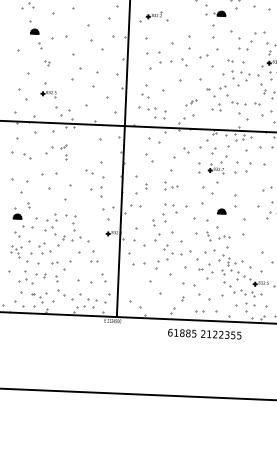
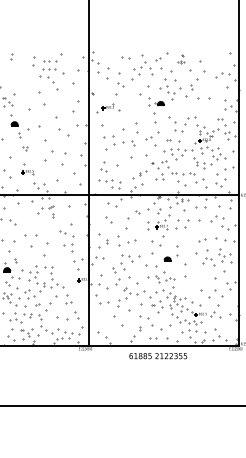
part: (190, 102) -> (139, 174), size x1.67
part: (56, 151) -> (45, 211), moved
part: (170, 185) -> (126, 240), size x1.67

